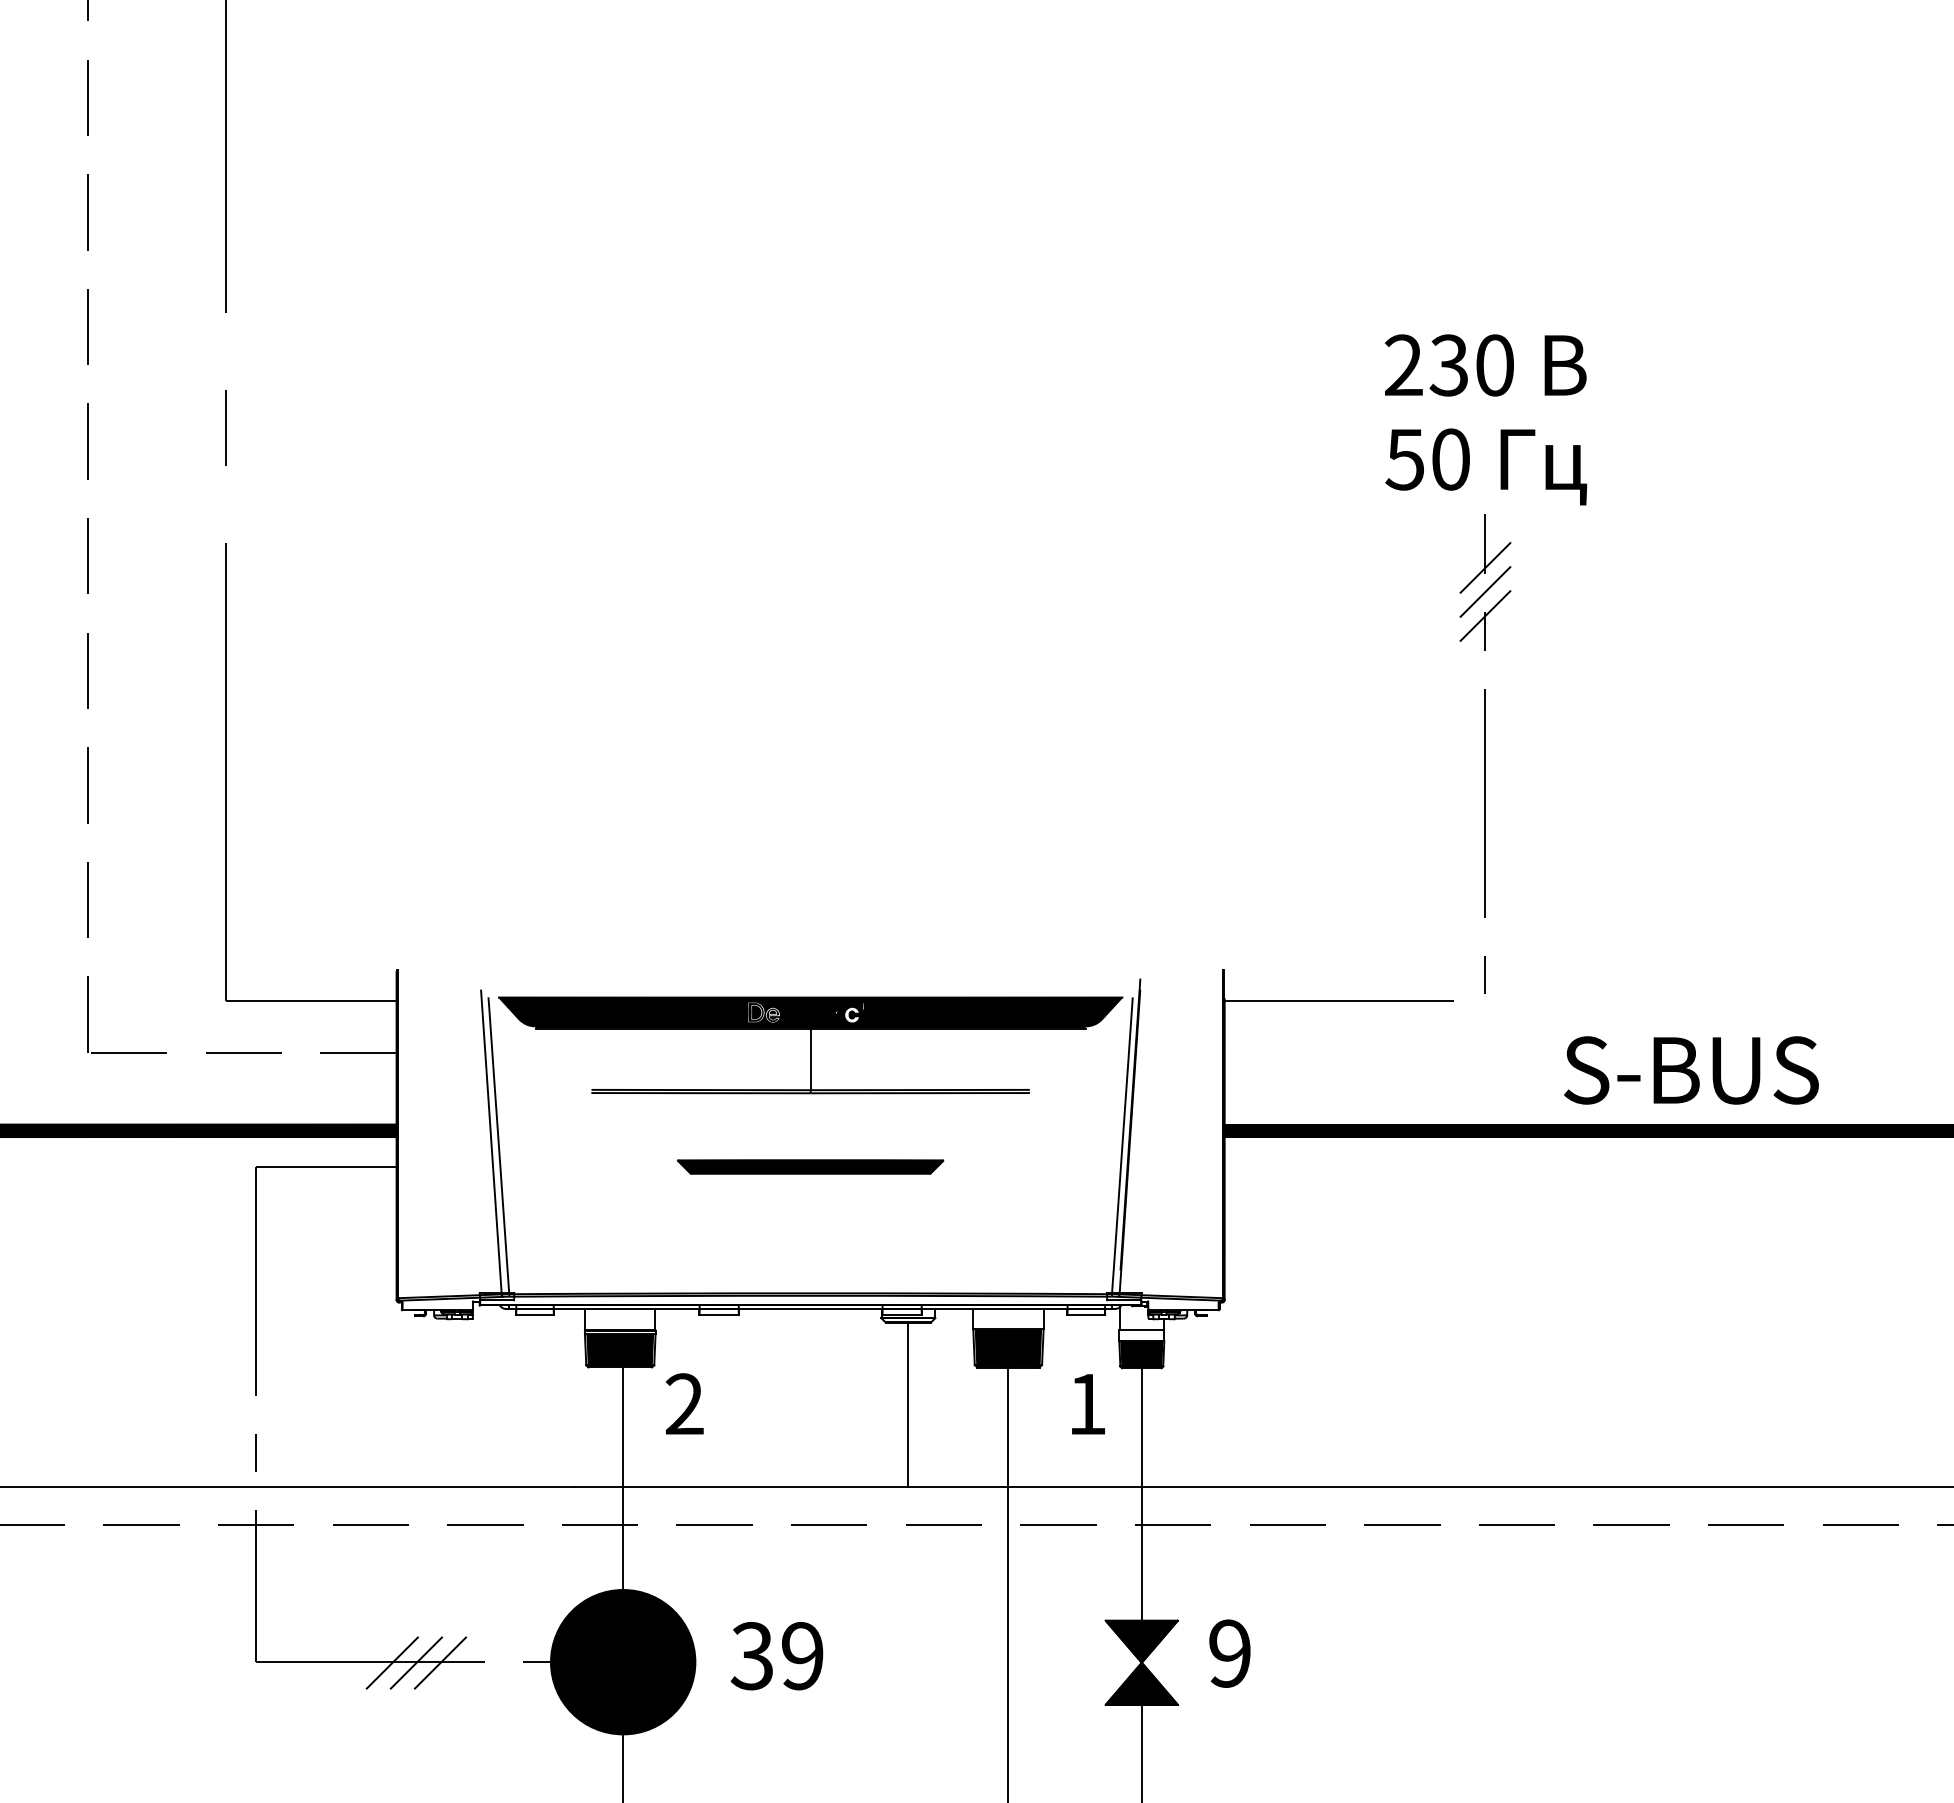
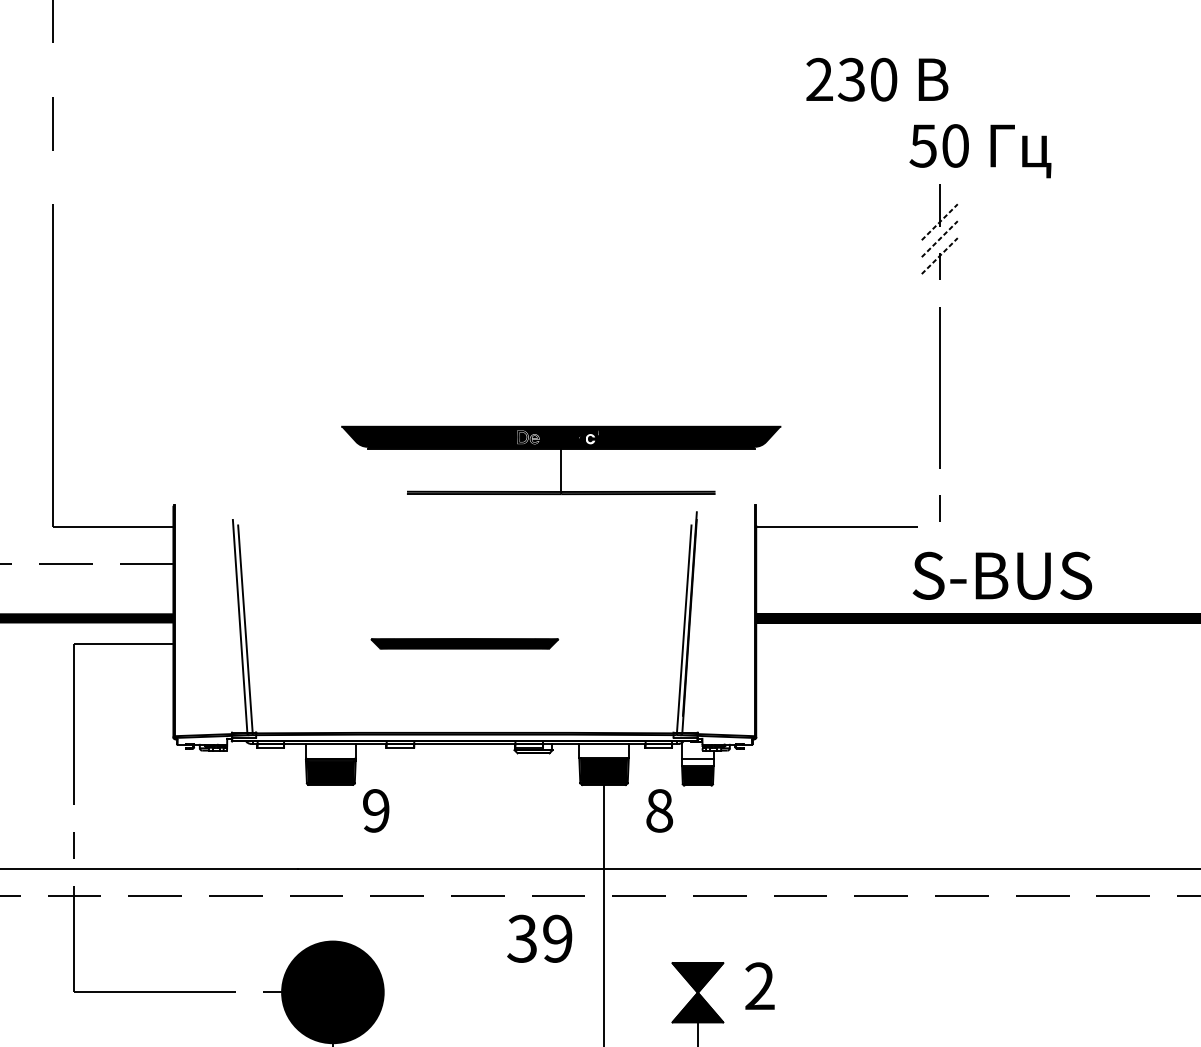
text: (1485, 365) -> (877, 79), moved
text: (1485, 466) -> (979, 150), moved
line: (1485, 567) -> (939, 221), solid -> dashed
line: (1485, 591) -> (939, 238), solid -> dashed
line: (1485, 615) -> (939, 255), solid -> dashed
part: (810, 1045) -> (561, 460), moved
text: (1691, 1070) -> (1002, 575), moved
text: (684, 1404) -> (376, 811), 2 -> 9
line: (908, 1404) -> (533, 811), removed
text: (1087, 1404) -> (659, 811), 1 -> 8
line: (623, 1478) -> (333, 863), removed
line: (1141, 1494) -> (697, 874), removed
text: (1229, 1653) -> (759, 986), 9 -> 2
text: (776, 1656) -> (539, 939), moved
line: (391, 1662) -> (169, 992), removed
line: (415, 1662) -> (186, 992), removed
line: (440, 1662) -> (204, 992), removed

